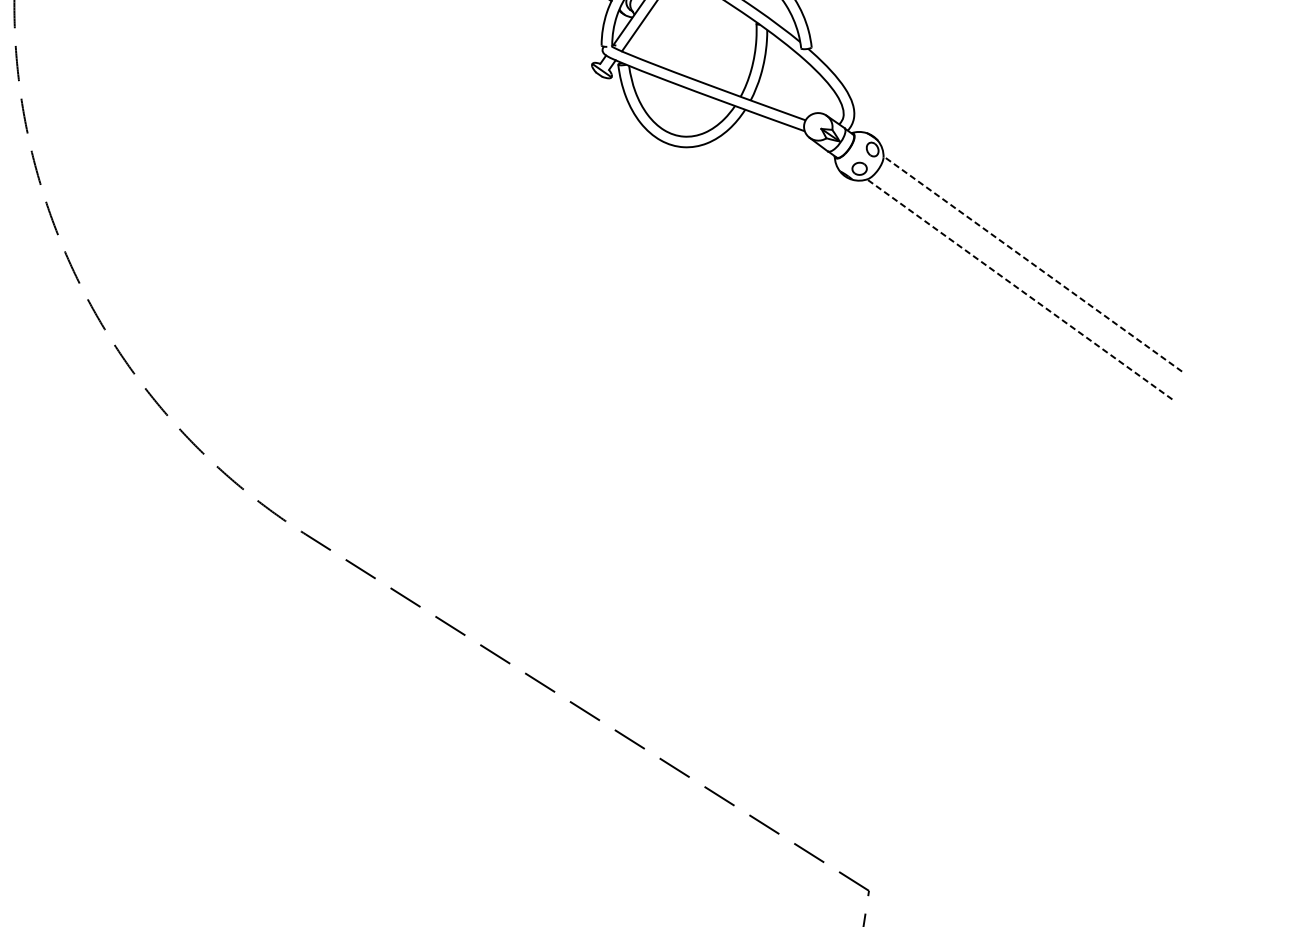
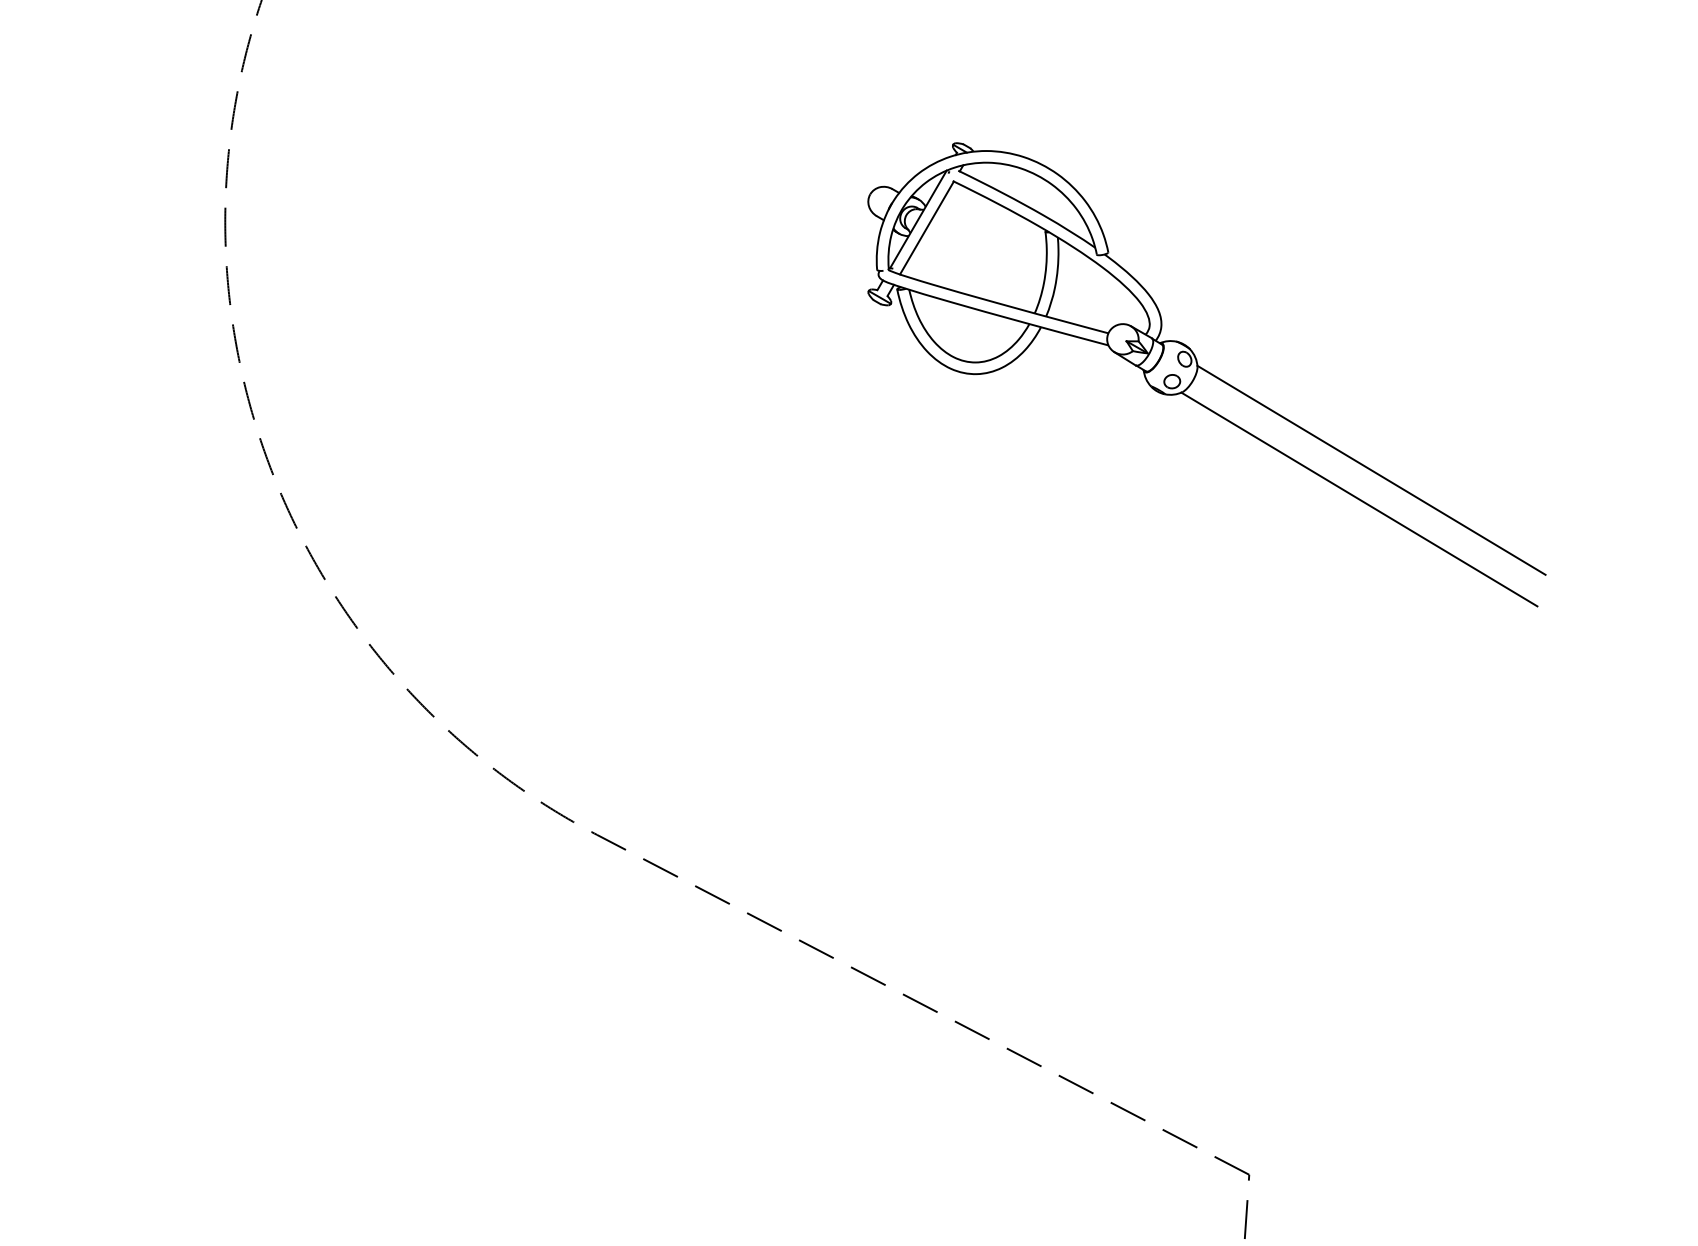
line: (1032, 264) -> (1371, 470), dashed -> solid
line: (1019, 289) -> (1359, 499), dashed -> solid

